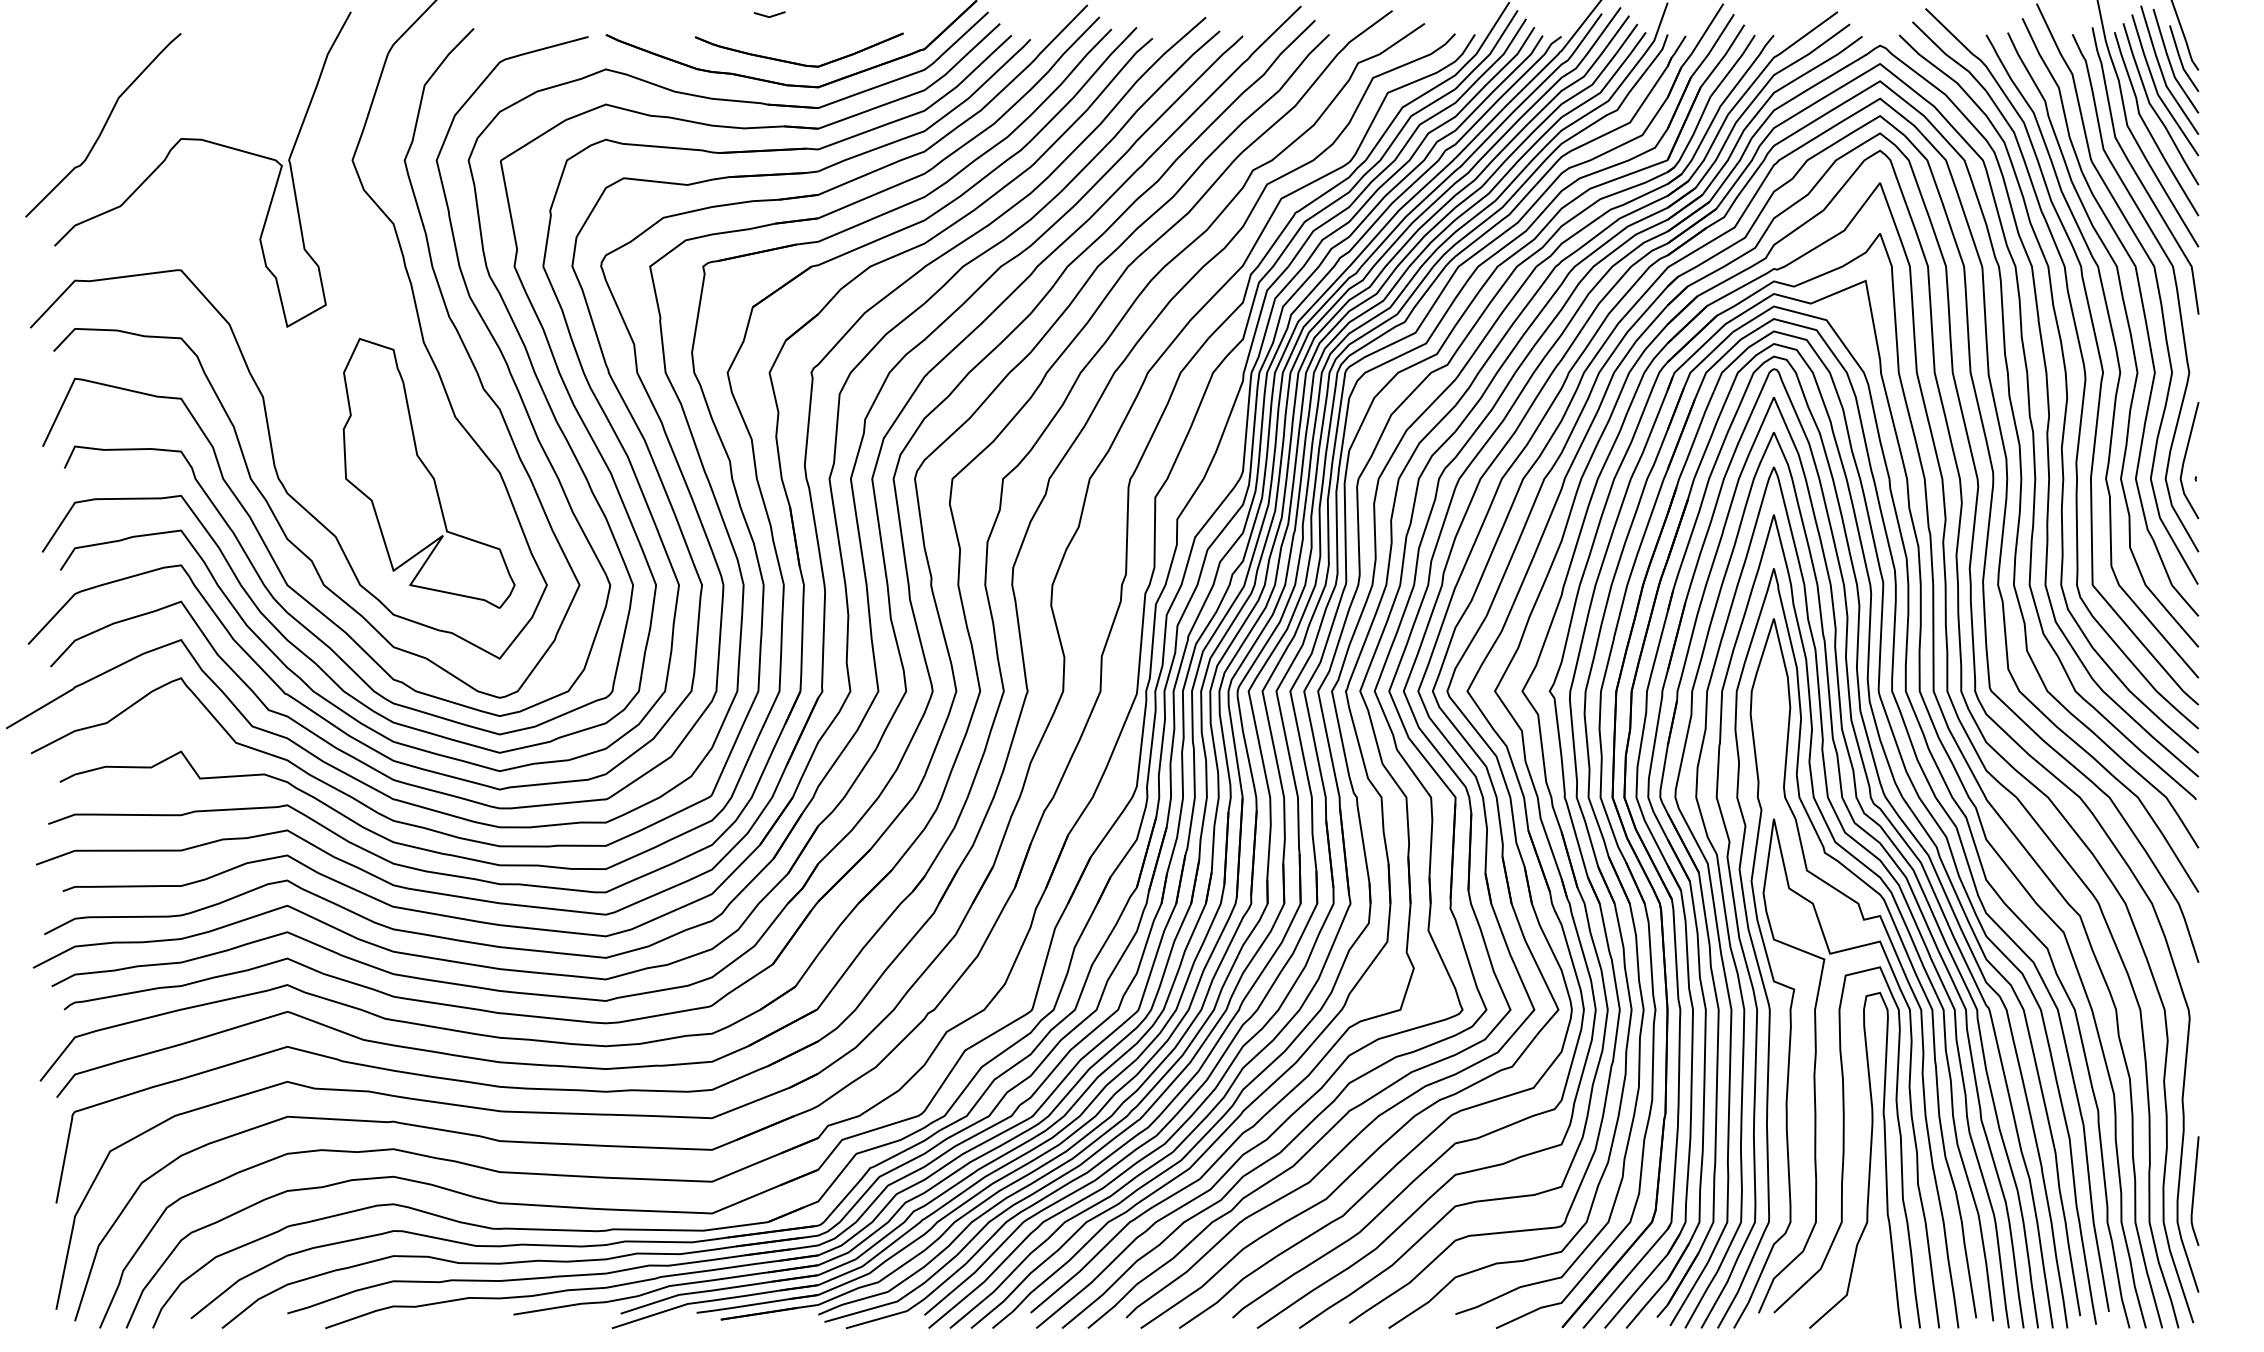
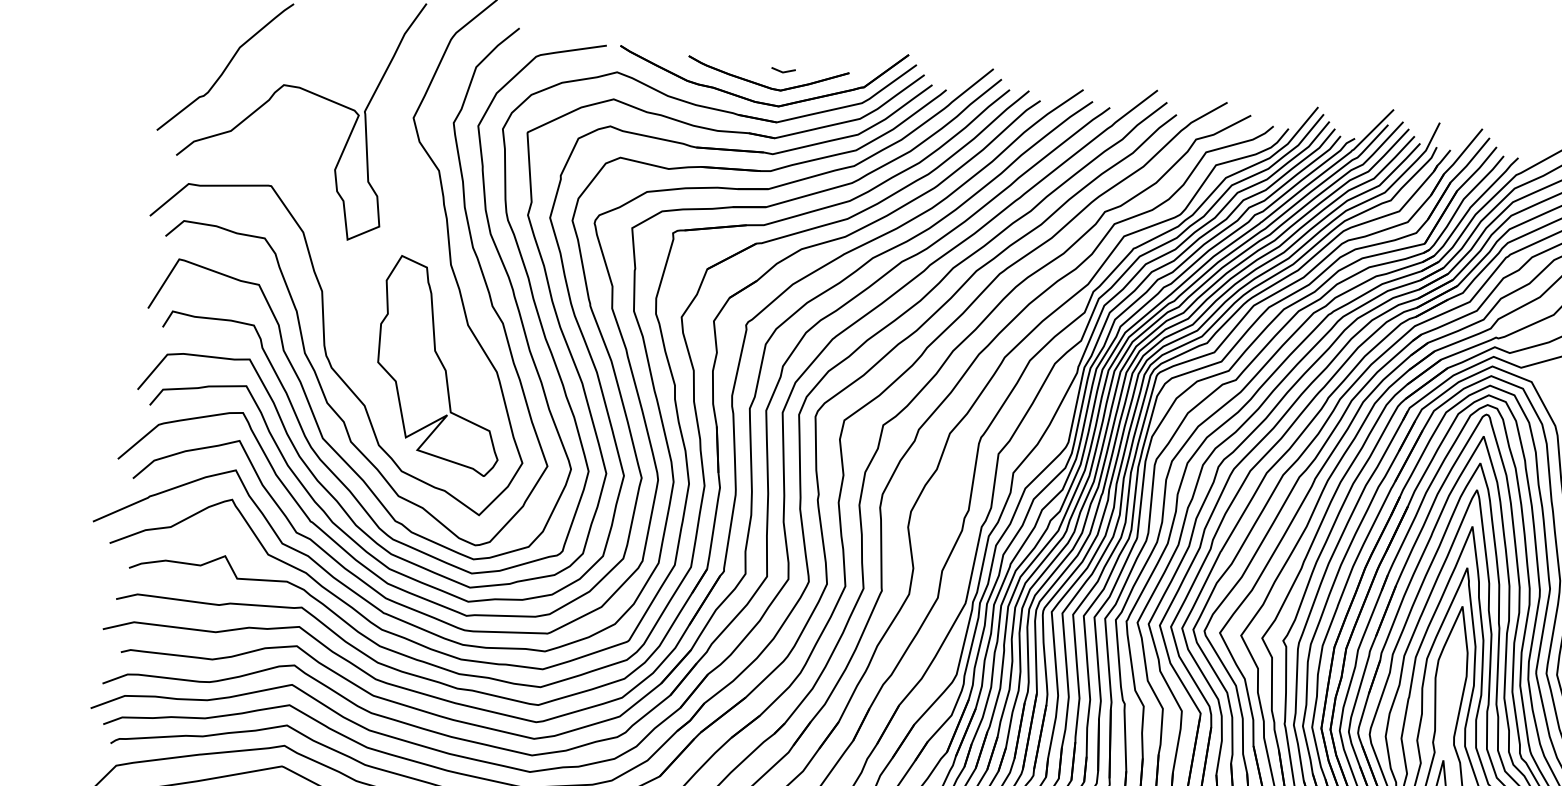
line: (770, 15) -> (784, 71), moved

